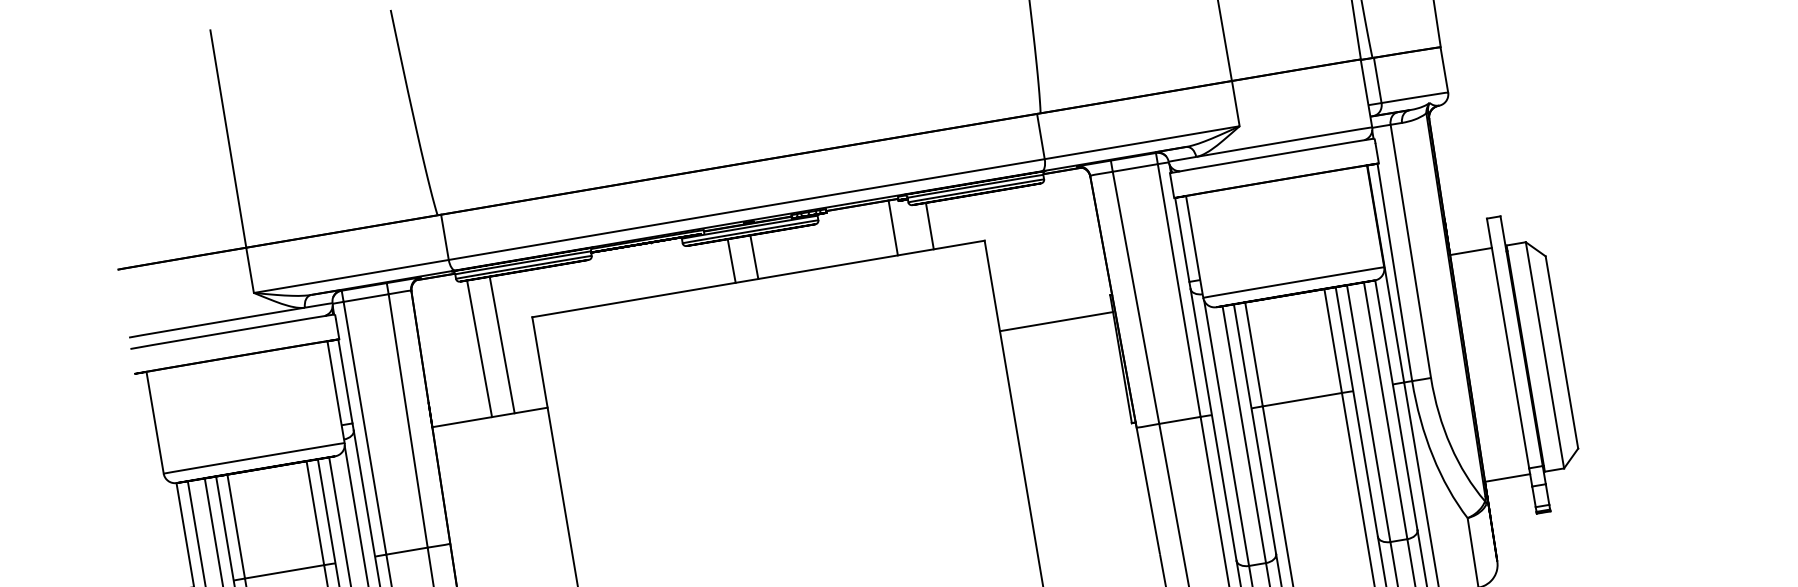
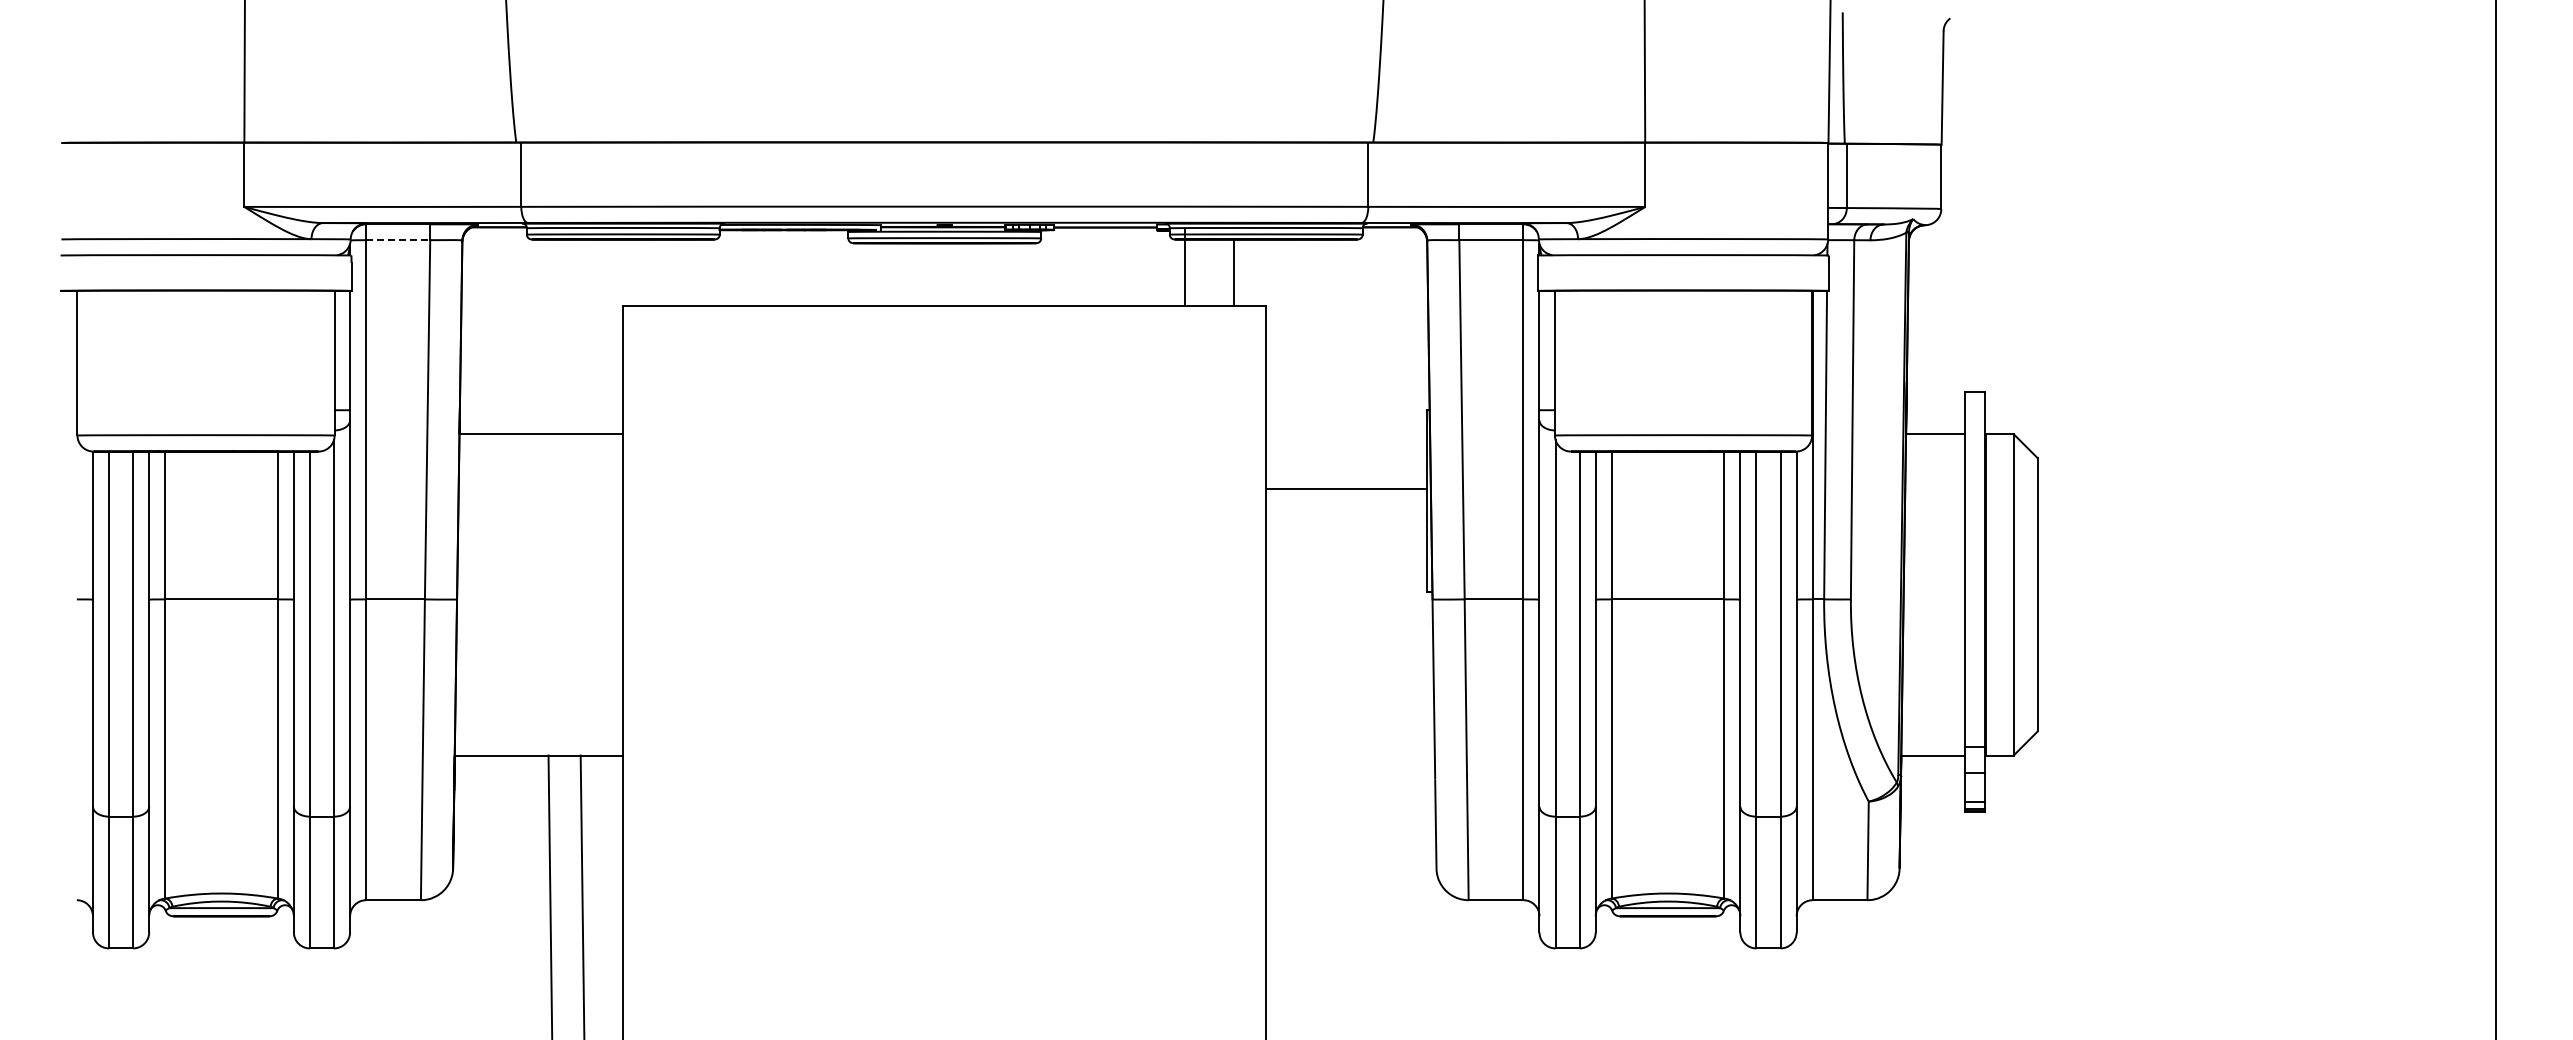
line: (929, 226) -> (1233, 272), moved
line: (892, 228) -> (1184, 266), moved
line: (753, 257) -> (943, 274), removed
line: (731, 261) -> (911, 274), removed
line: (366, 298) -> (398, 240), solid -> dashed
line: (1056, 321) -> (1346, 489), moved
line: (501, 344) -> (574, 336), removed
line: (479, 348) -> (542, 336), removed

